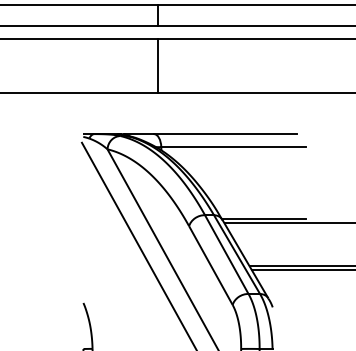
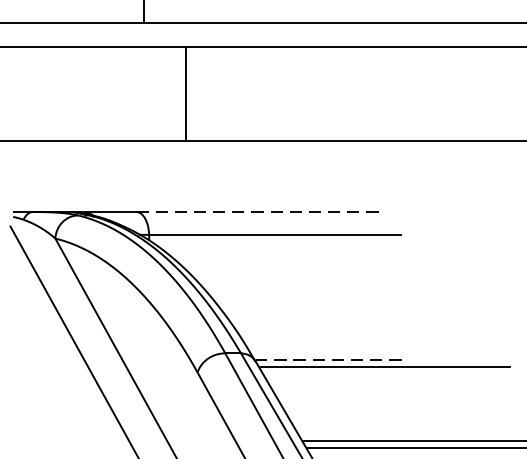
line: (158, 66) -> (186, 94), moved
line: (225, 134) -> (261, 212), solid -> dashed
line: (264, 218) -> (329, 359), solid -> dashed

